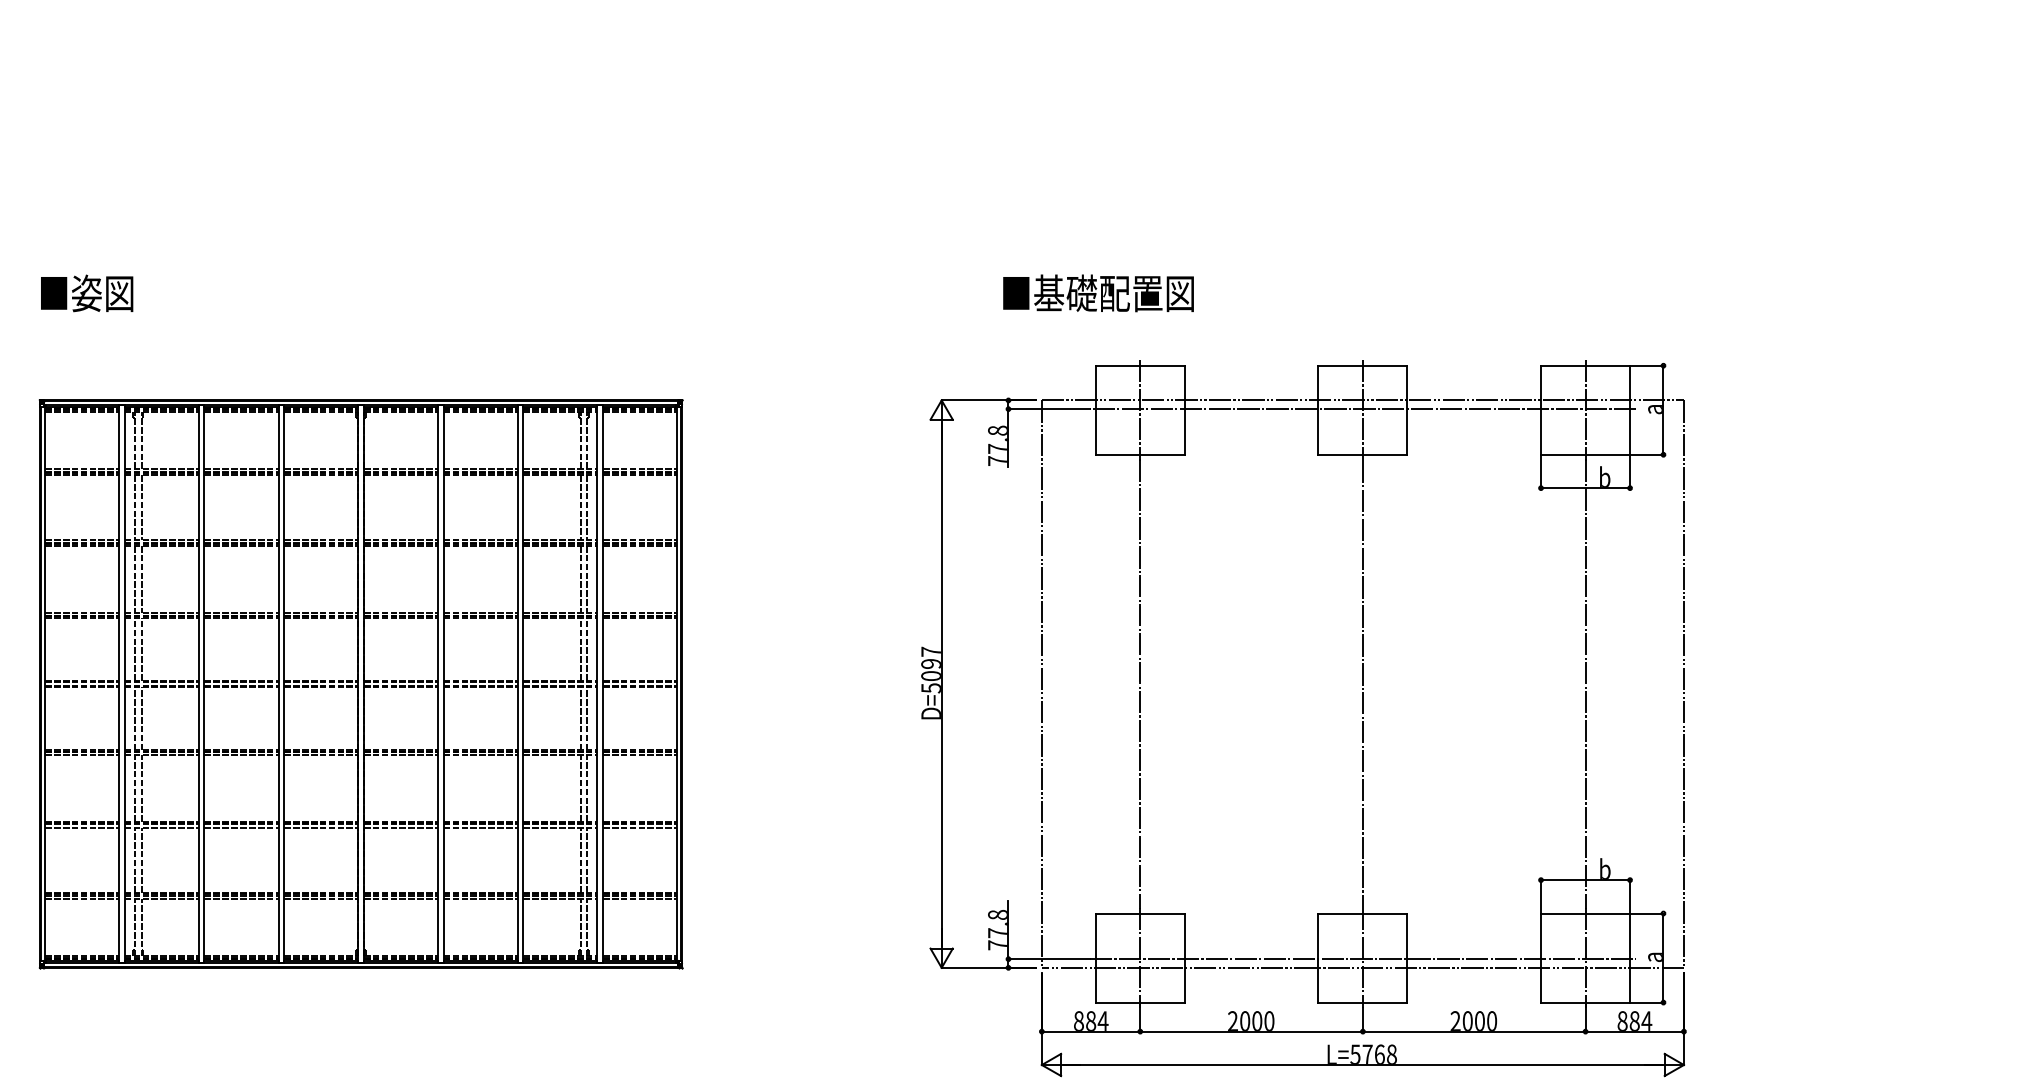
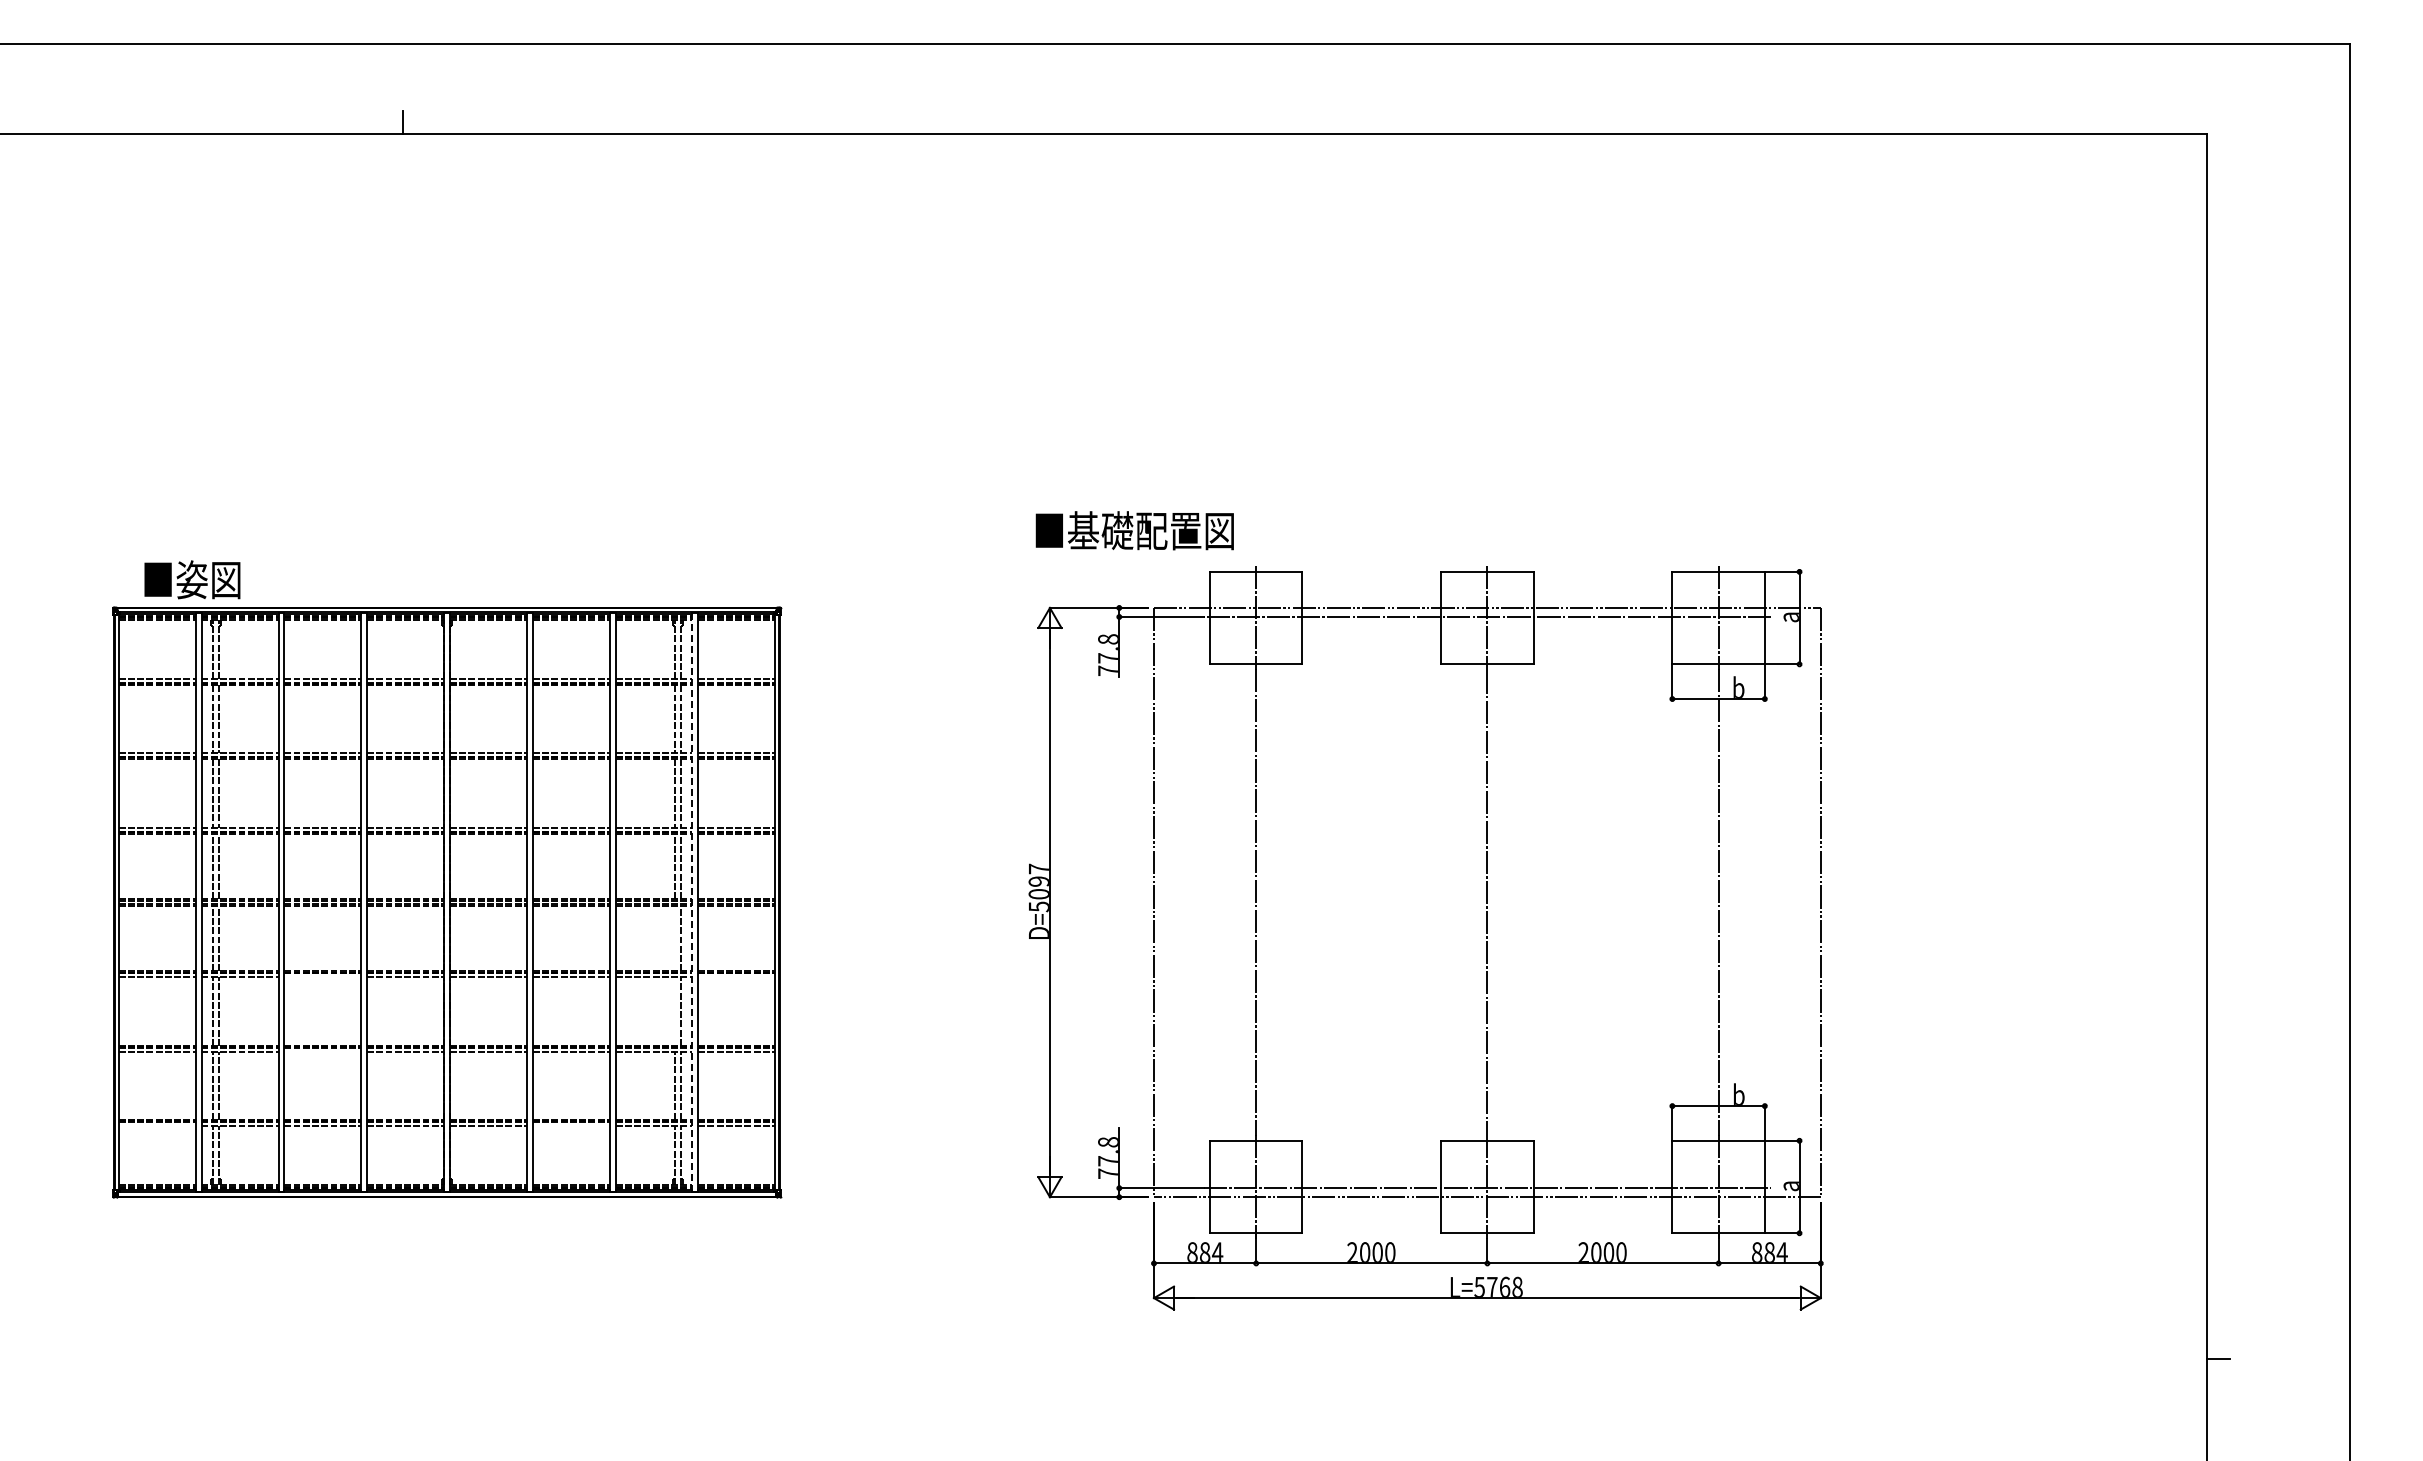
text: (87, 293) -> (192, 579), moved
text: (1098, 293) -> (1134, 530), moved
line: (597, 684) -> (692, 902), solid -> dashed
line: (581, 718) -> (675, 938), removed
line: (241, 755) -> (322, 976), removed
line: (639, 755) -> (736, 976), removed
line: (581, 788) -> (675, 1010), removed
line: (241, 827) -> (322, 1051), removed
line: (81, 898) -> (156, 1125), removed
line: (480, 898) -> (570, 1125), removed

